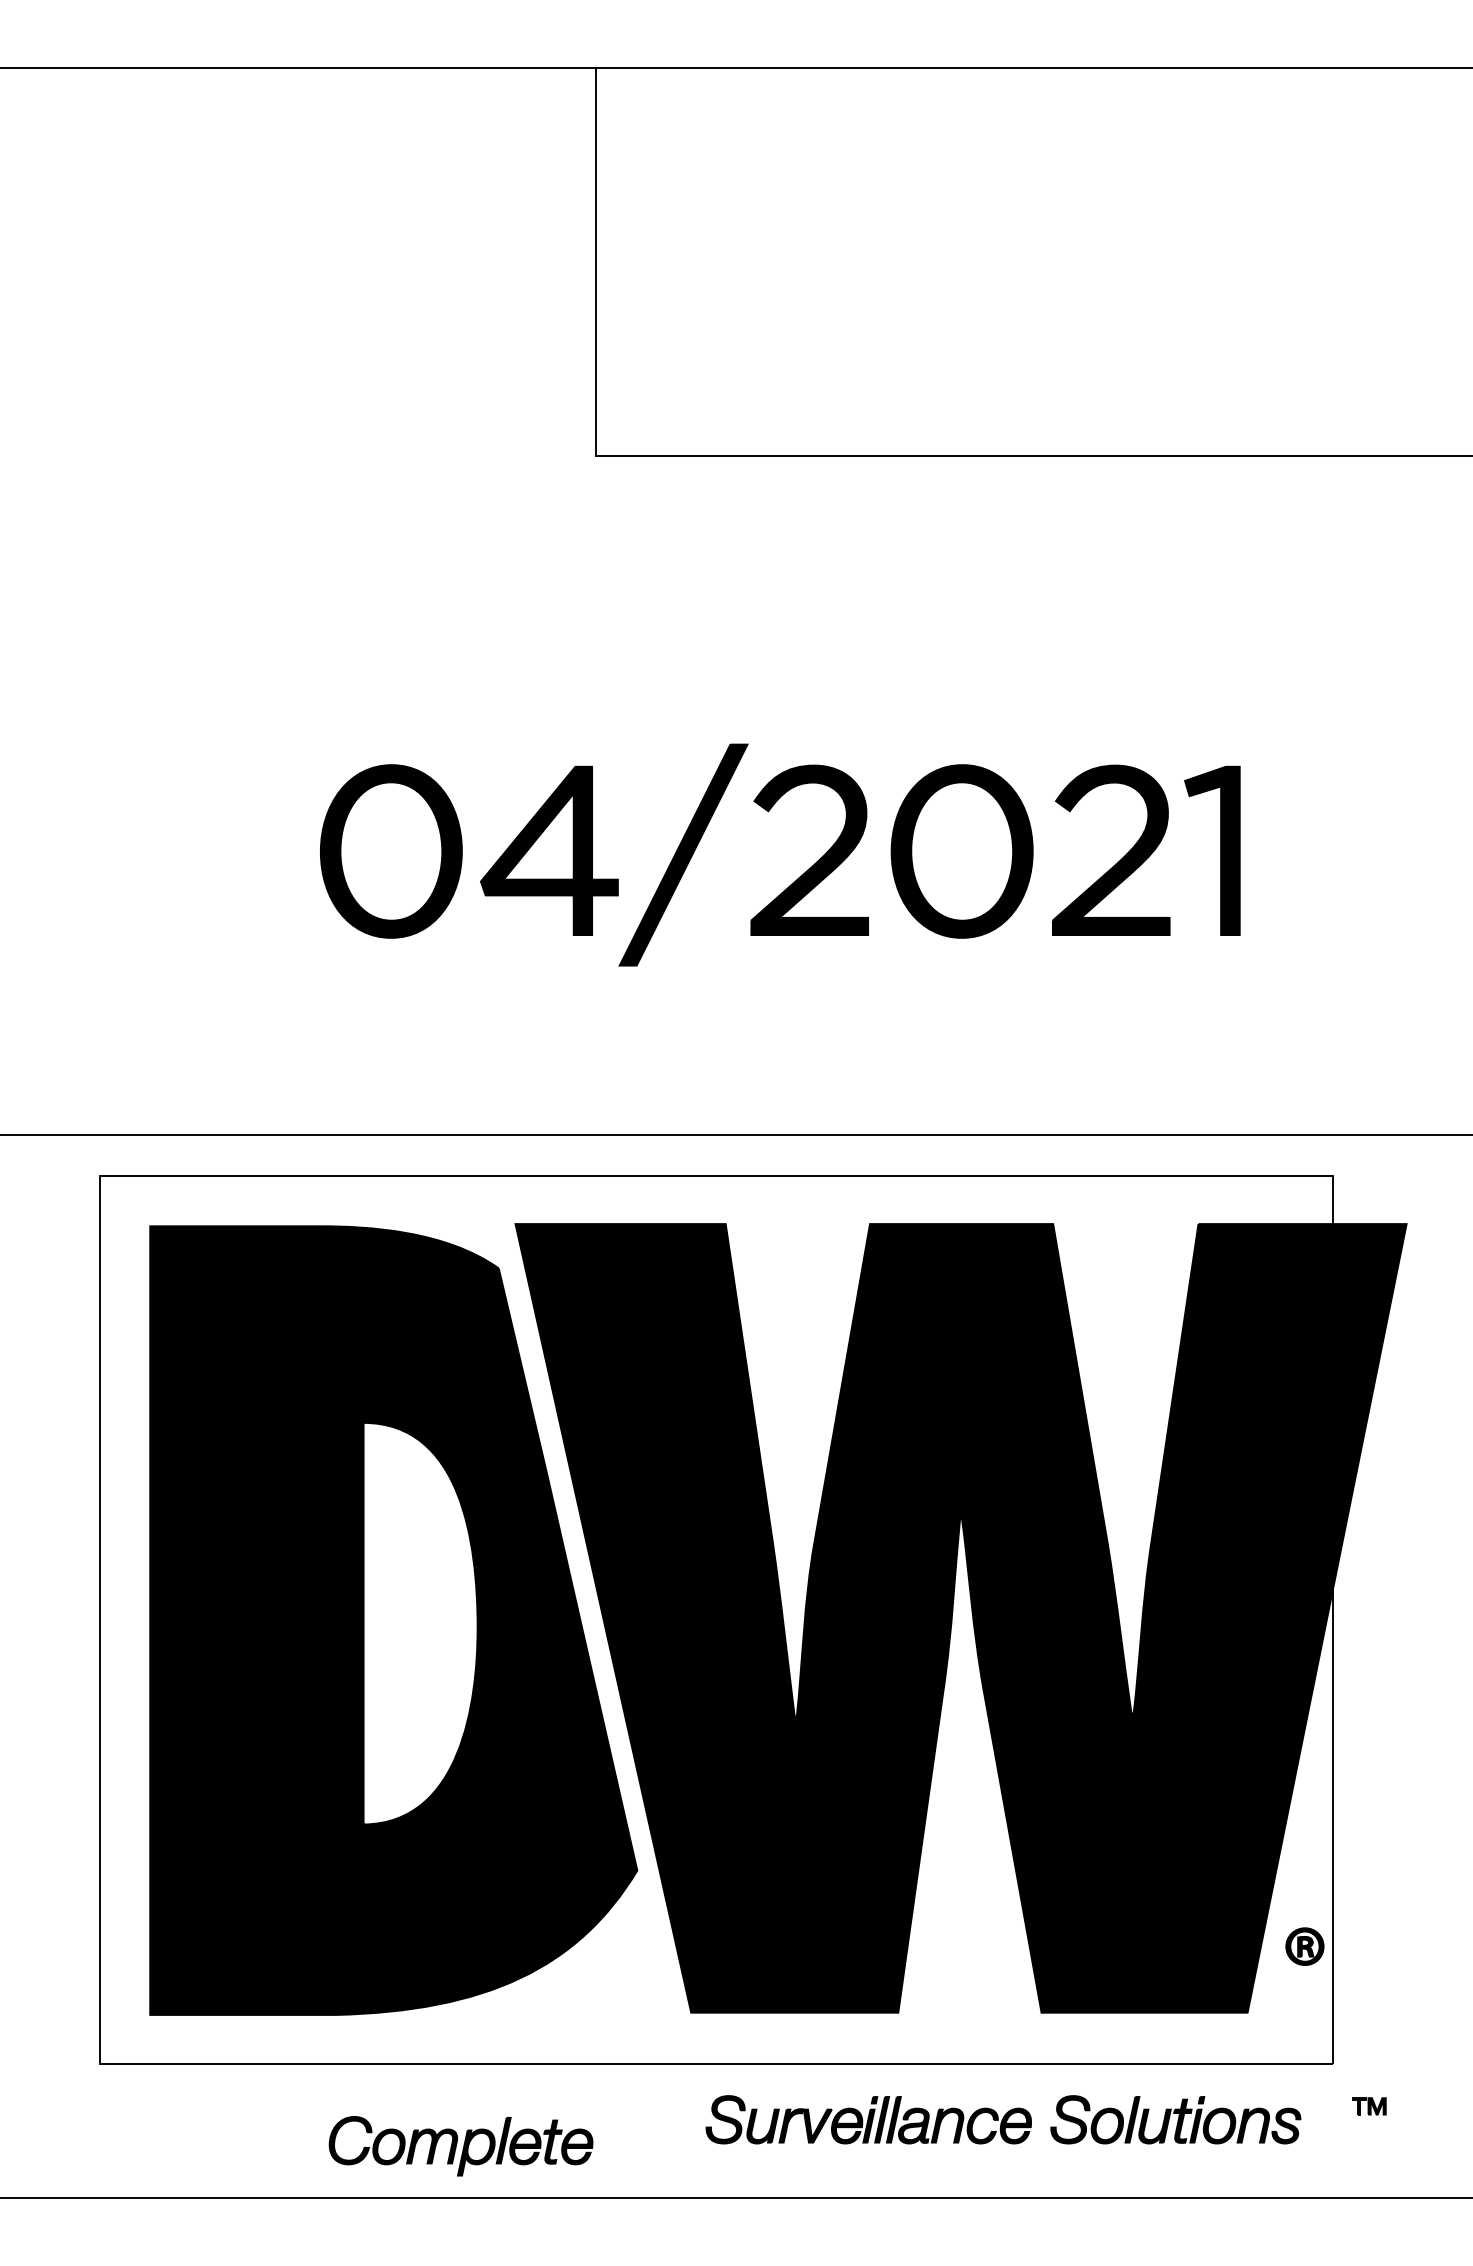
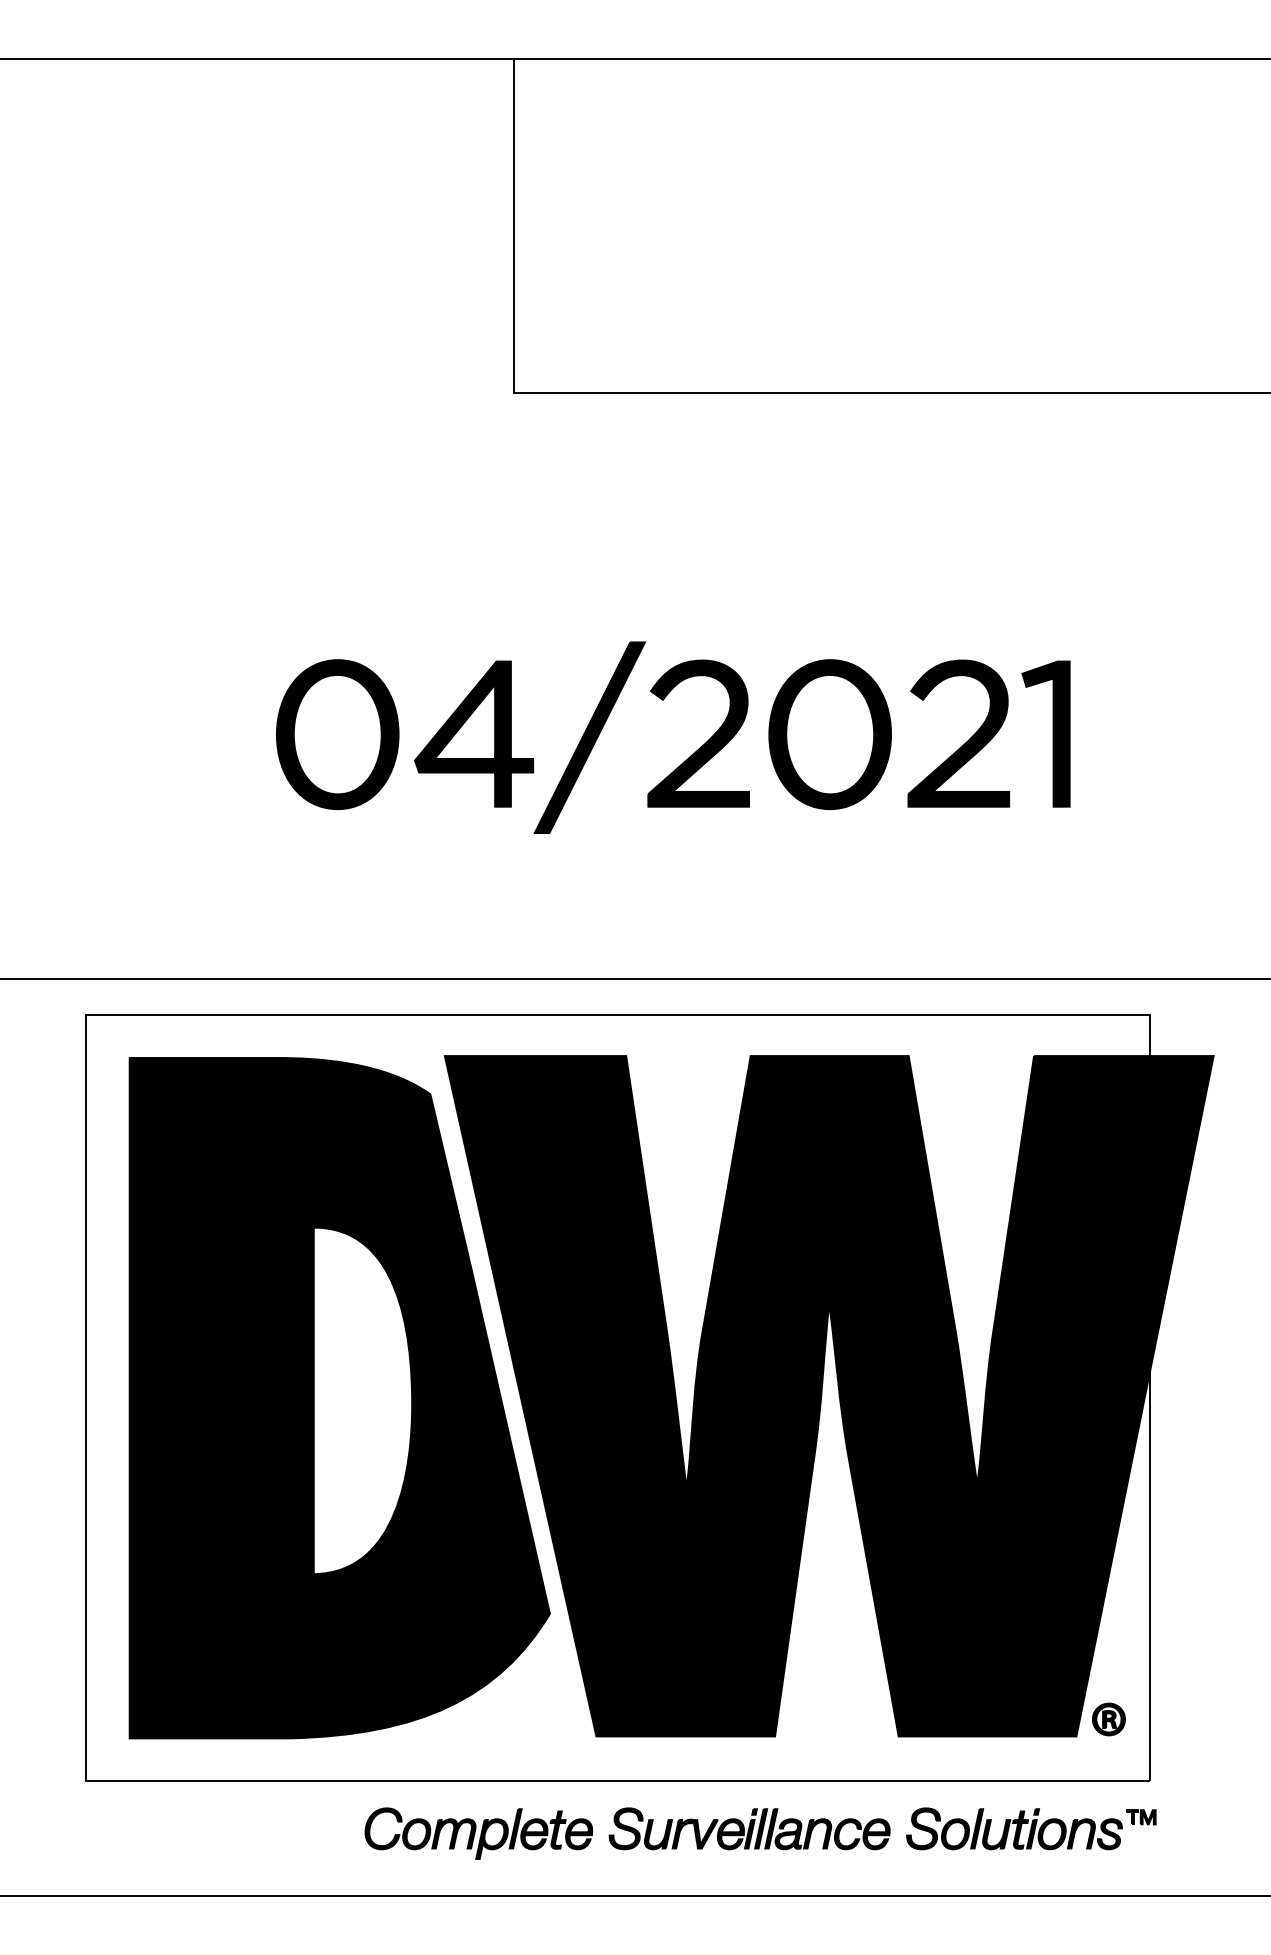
part: (1304, 1946) -> (1108, 1719), moved
part: (1369, 2106) -> (1141, 1817), moved
part: (460, 2146) -> (478, 1833), moved

